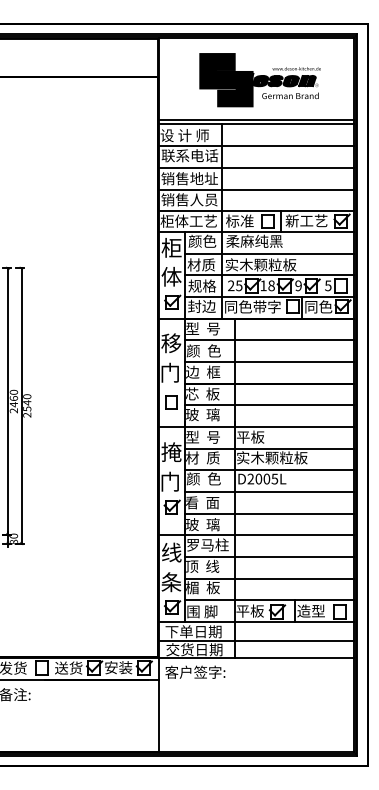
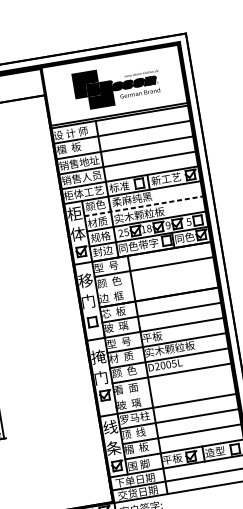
text: (189, 155) -> (76, 146), 联系电话 -> 楣  板
line: (269, 253) -> (144, 206), solid -> dashed
line: (268, 362) -> (156, 282), removed
line: (268, 513) -> (173, 388), removed

